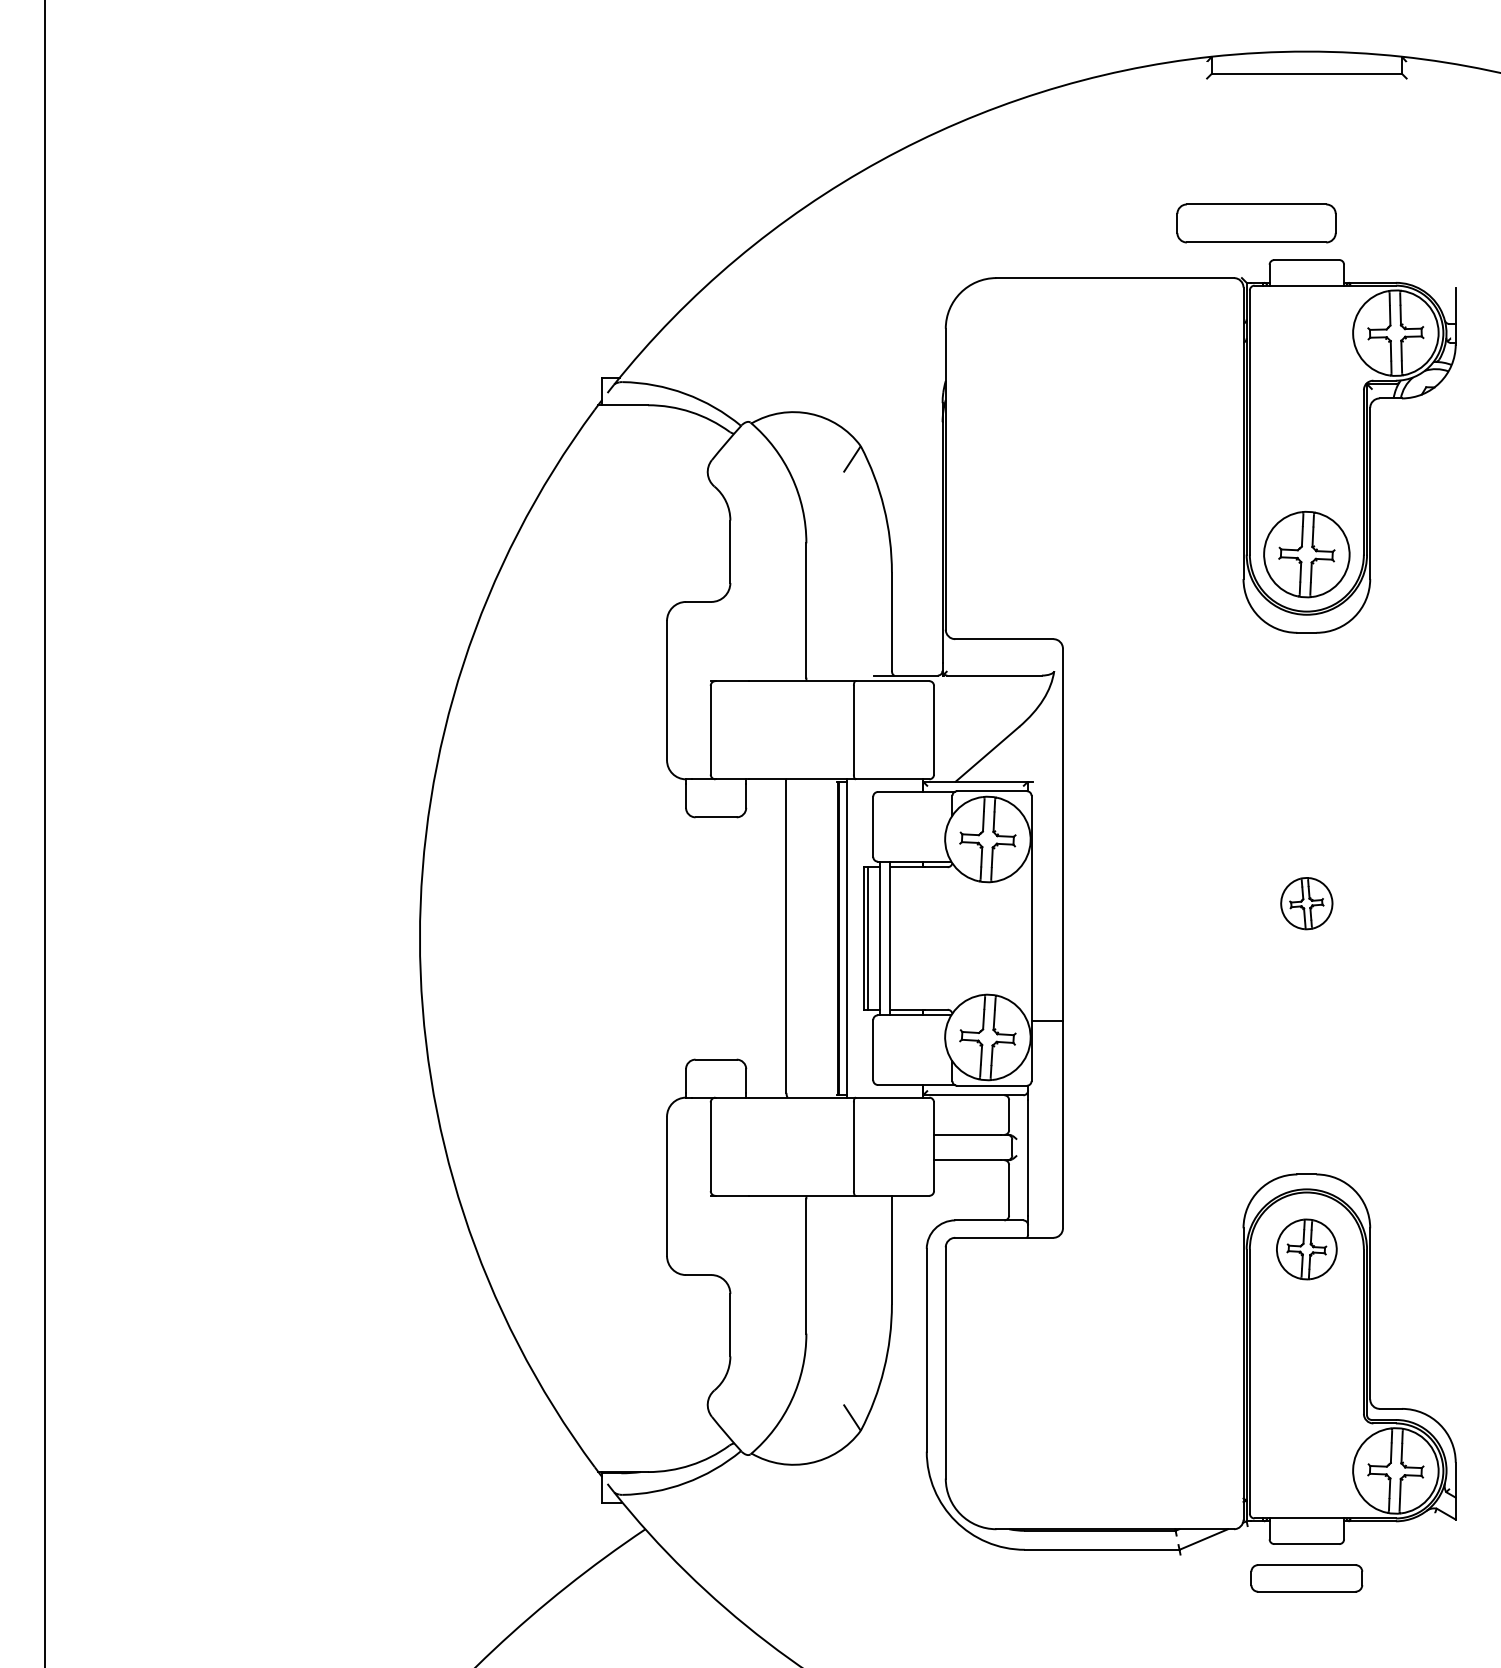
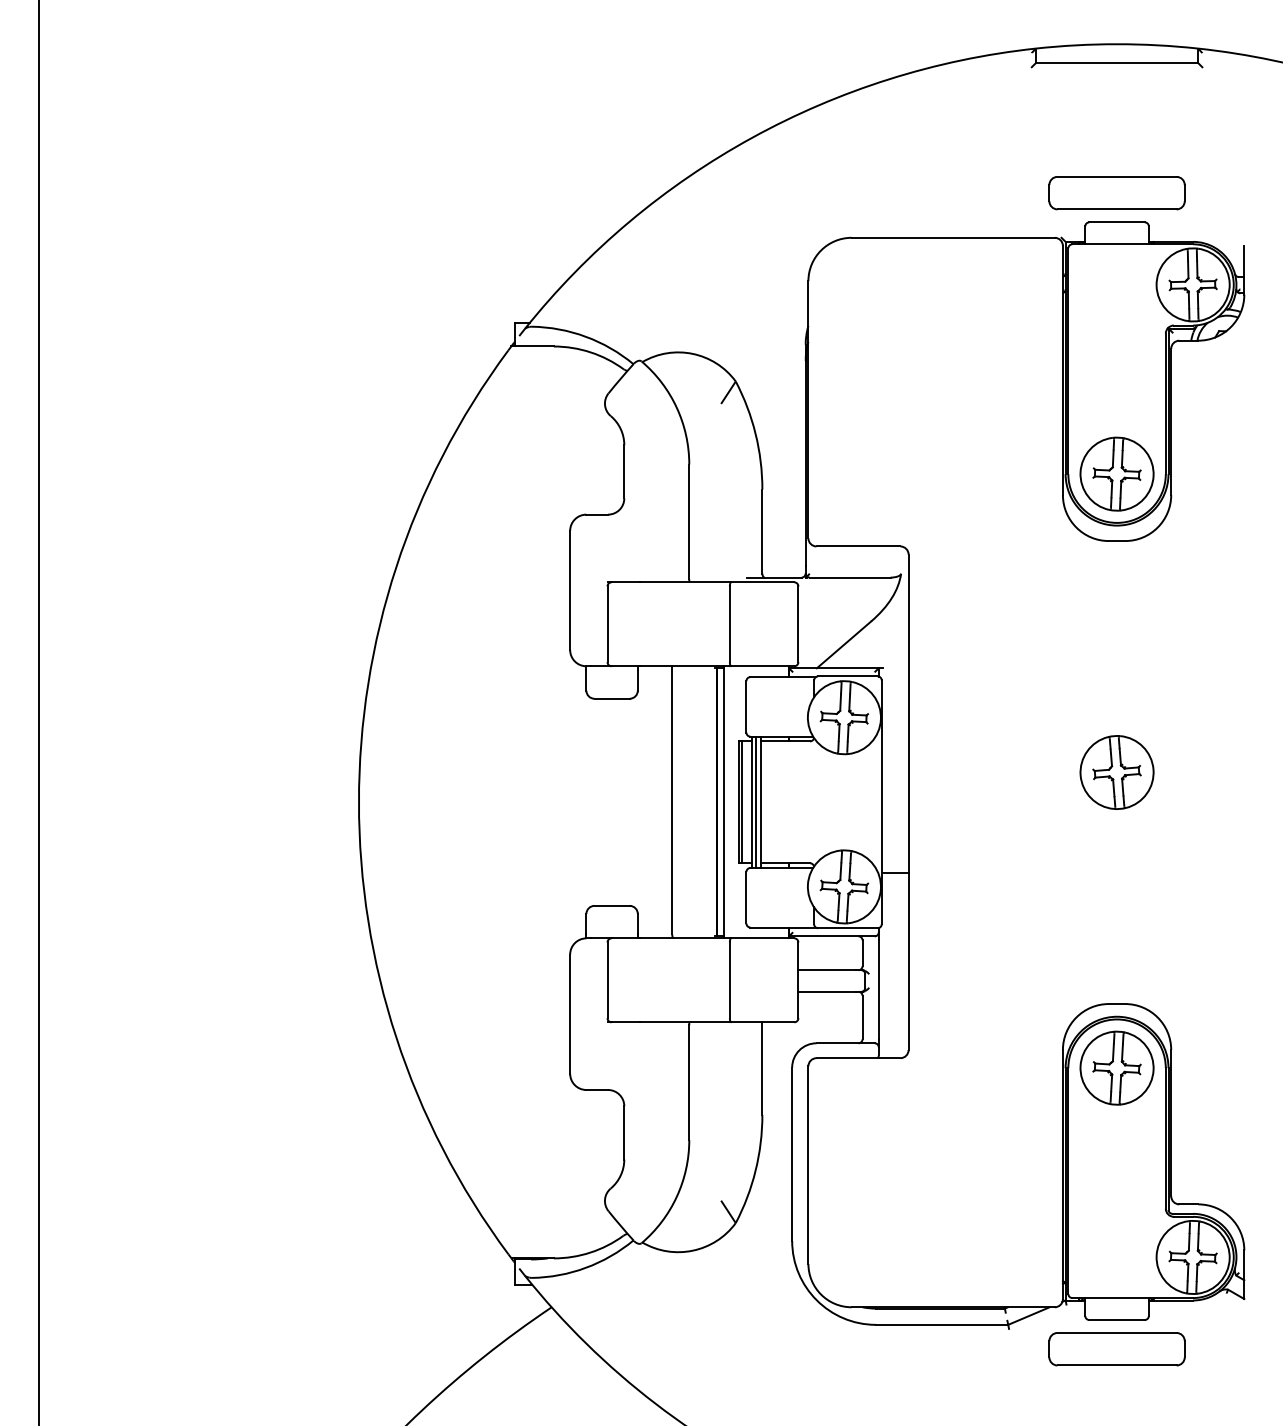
part: (1255, 223) -> (1116, 193), moved
part: (1306, 903) -> (1116, 772), size x1.67
line: (885, 937) -> (756, 801), added
part: (1306, 1248) -> (1116, 1067), size x1.43
part: (1306, 1578) -> (1116, 1349), size x1.43

